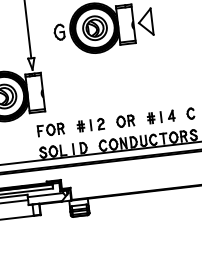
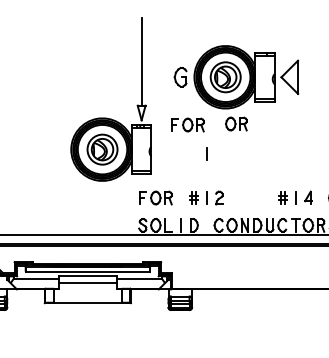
part: (69, 68) -> (187, 124), added
line: (86, 90) -> (206, 153), added
part: (125, 120) -> (236, 123), moved

